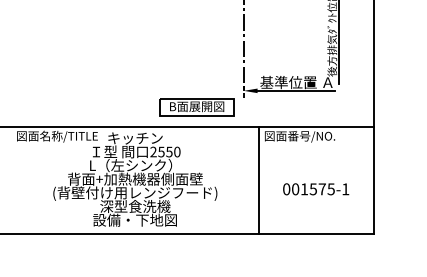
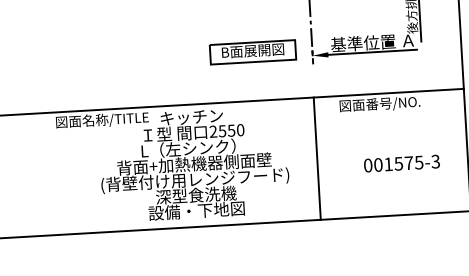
part: (196, 107) -> (252, 51), moved
line: (258, 180) -> (317, 158), moved
text: (345, 189) -> (435, 161), 001575-1 -> 001575-3

